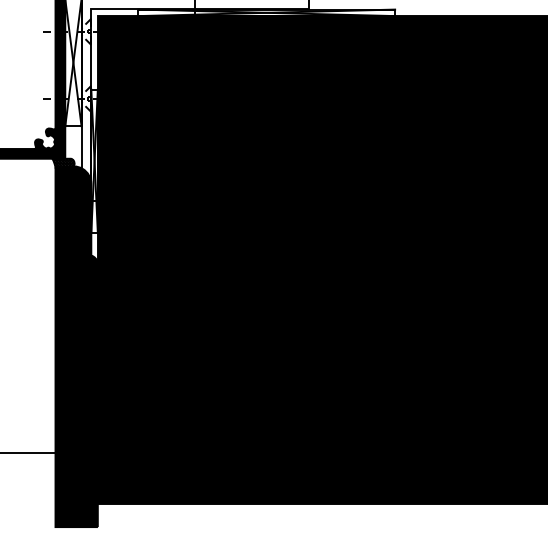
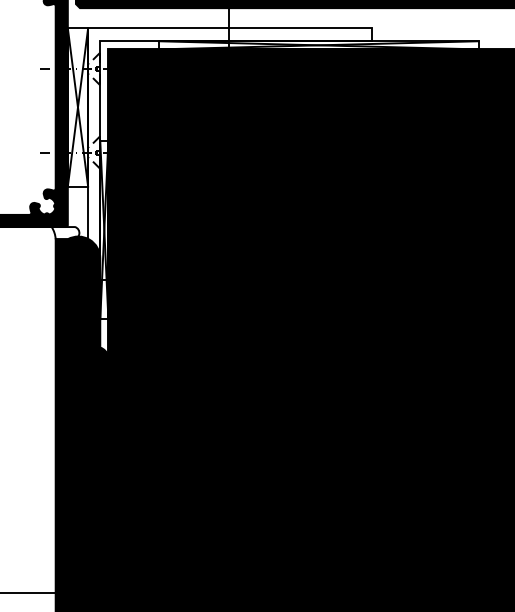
hatch: (63, 163) -> (65, 232), removed

